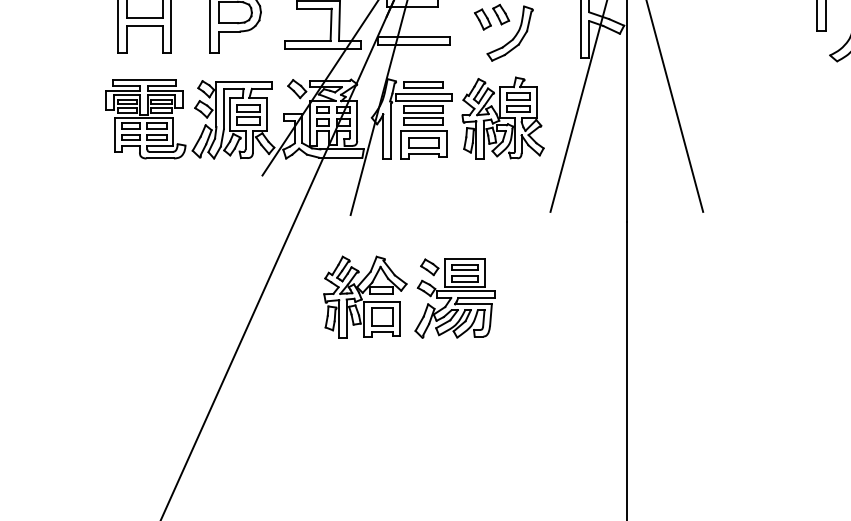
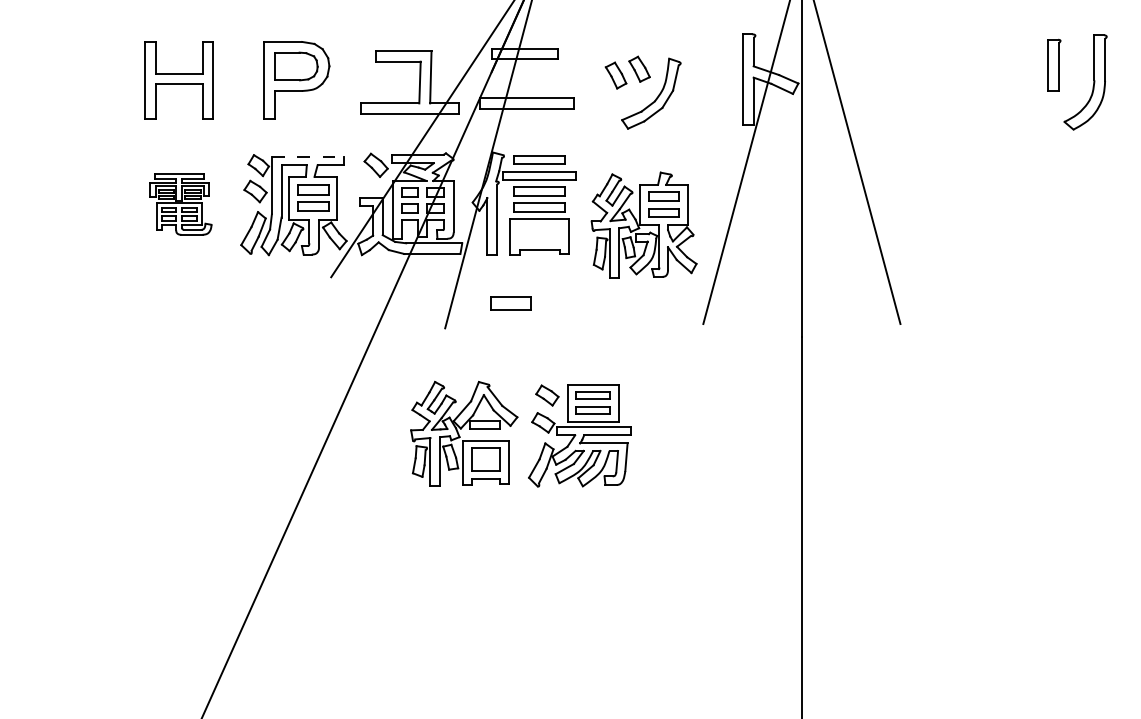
line: (244, 82) -> (307, 156), solid -> dashed
part: (502, 117) -> (643, 224), moved
part: (145, 119) -> (180, 204), size x0.6
part: (423, 142) -> (510, 303), moved

